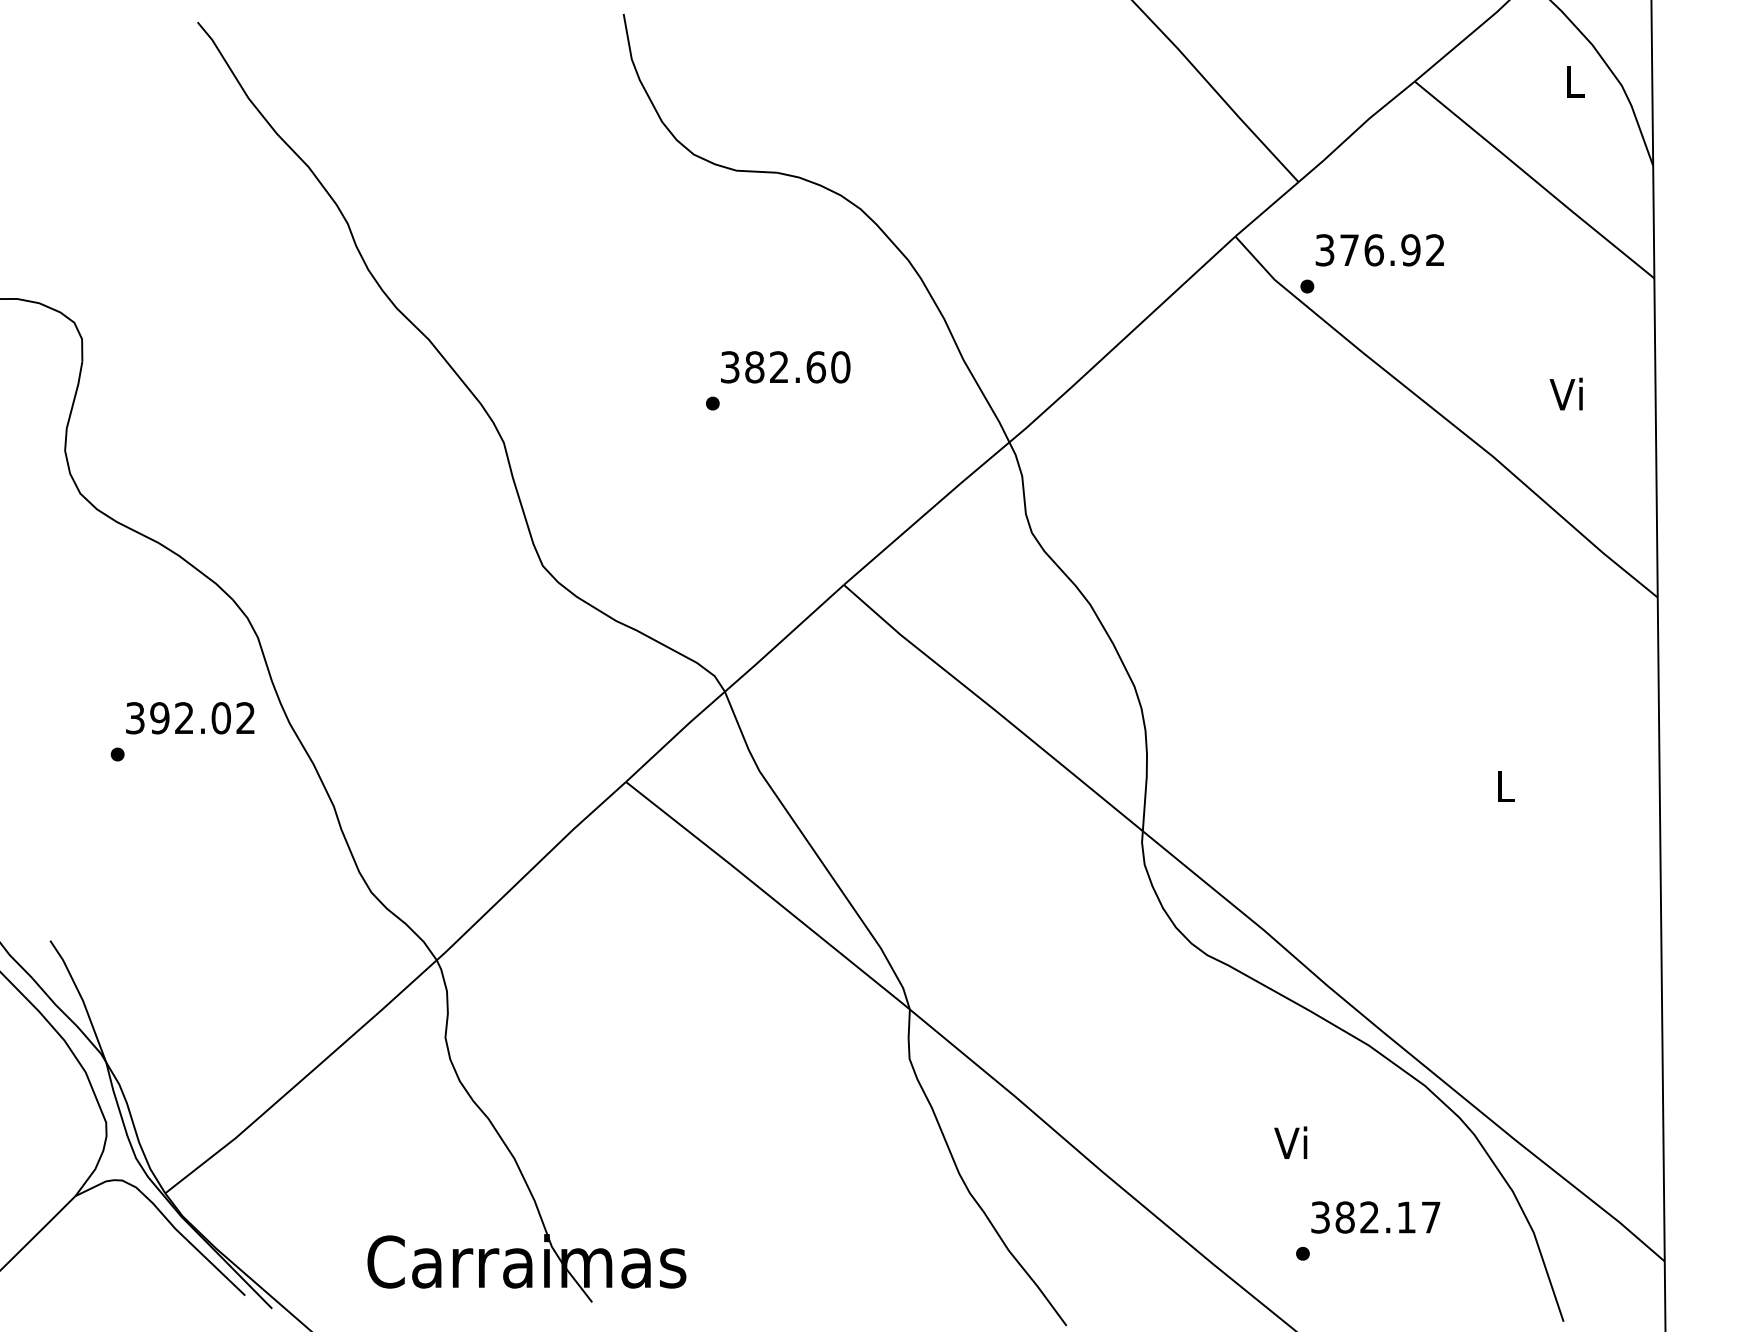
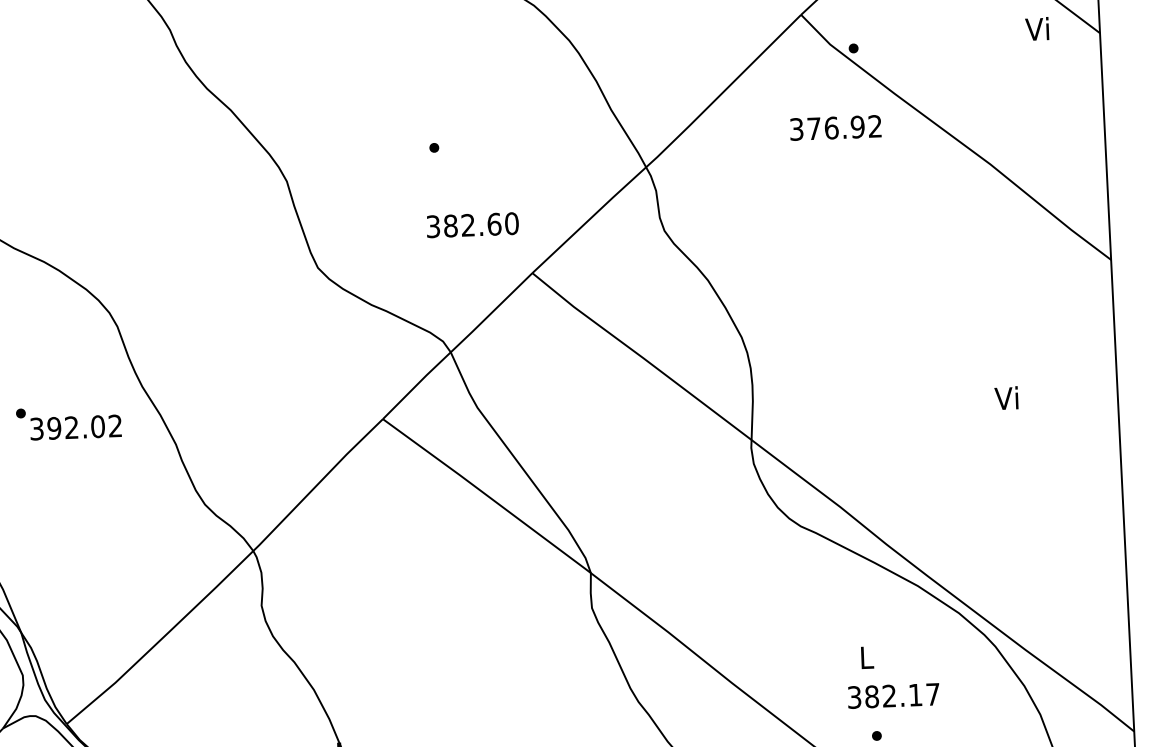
text: (1379, 250) -> (835, 128), moved
text: (785, 367) -> (472, 225), moved
text: (1565, 393) -> (1036, 28), moved
text: (190, 718) -> (76, 427), moved
text: (1502, 785) -> (1005, 397), L -> Vi
text: (1290, 1142) -> (865, 657), Vi -> L
text: (1375, 1217) -> (893, 695), moved

